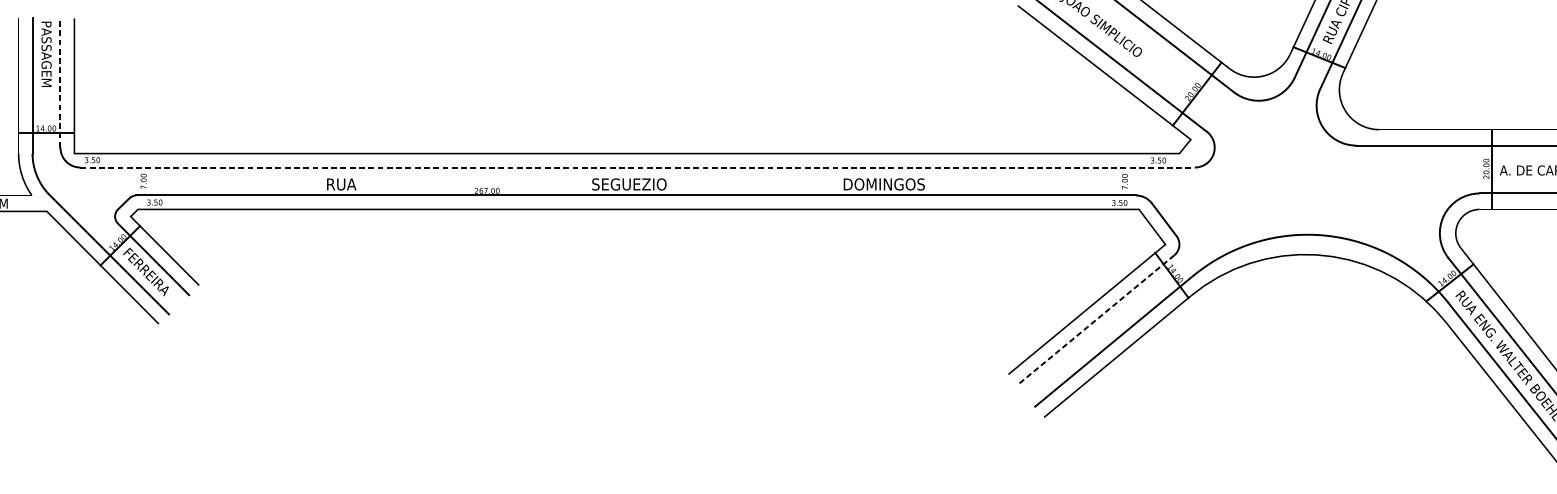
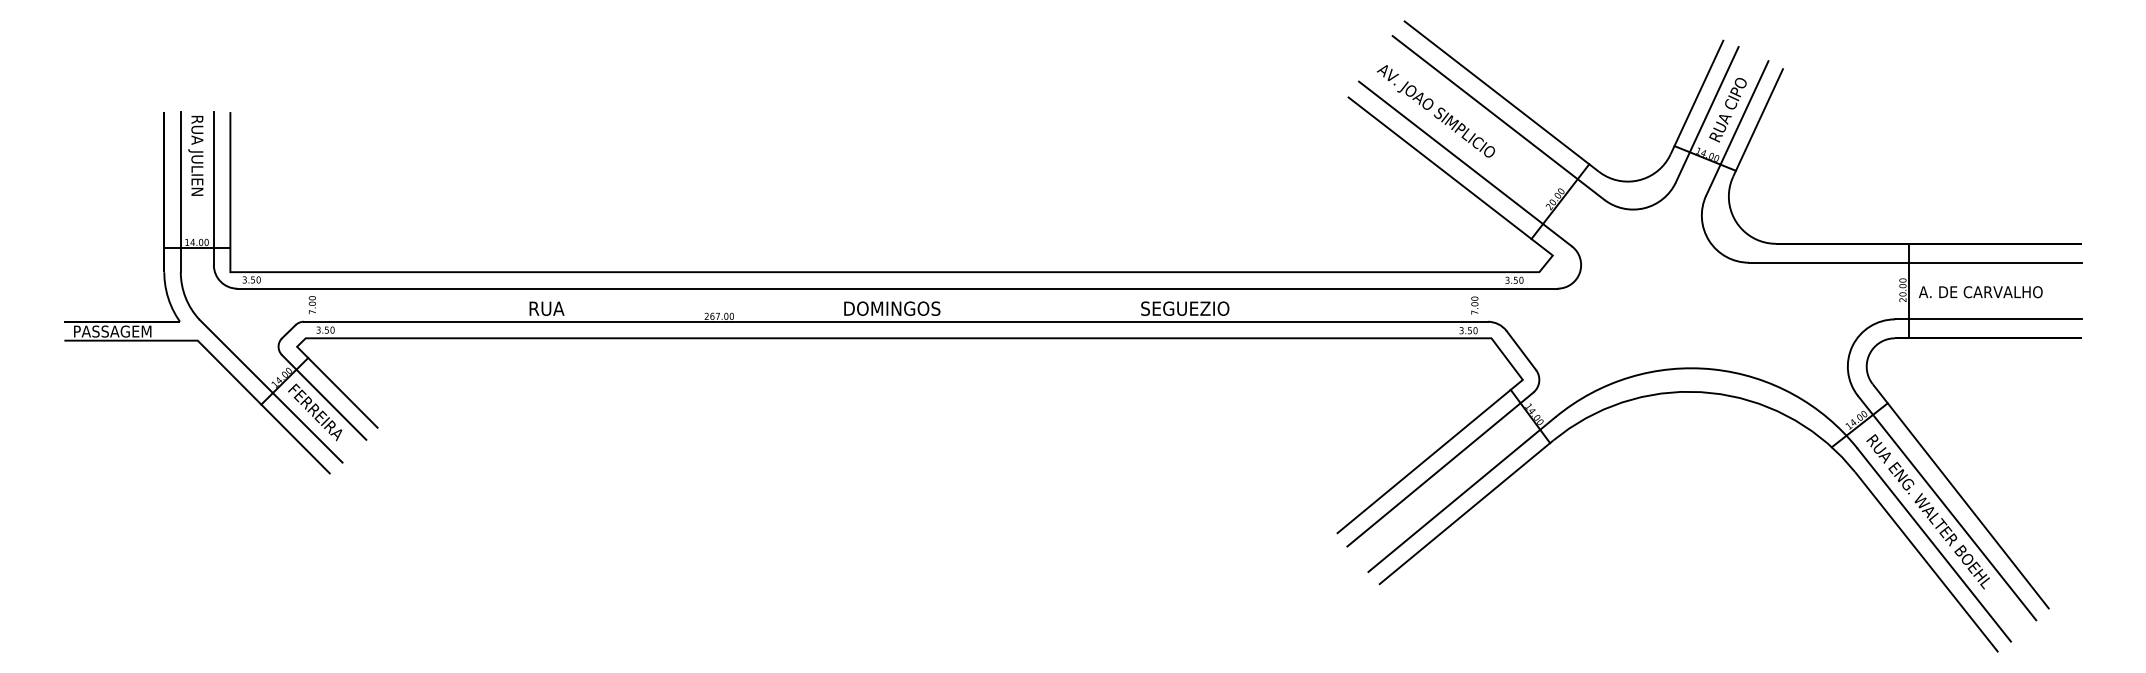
text: (44, 55) -> (195, 156), PASSAGEM -> RUA JULIEN
line: (60, 82) -> (213, 188), dashed -> solid
line: (638, 167) -> (898, 288), dashed -> solid
text: (632, 184) -> (891, 308), SEGUEZIO -> DOMINGOS
text: (884, 184) -> (1189, 308), DOMINGOS -> SEGUEZIO
line: (1095, 320) -> (1440, 469), dashed -> solid

